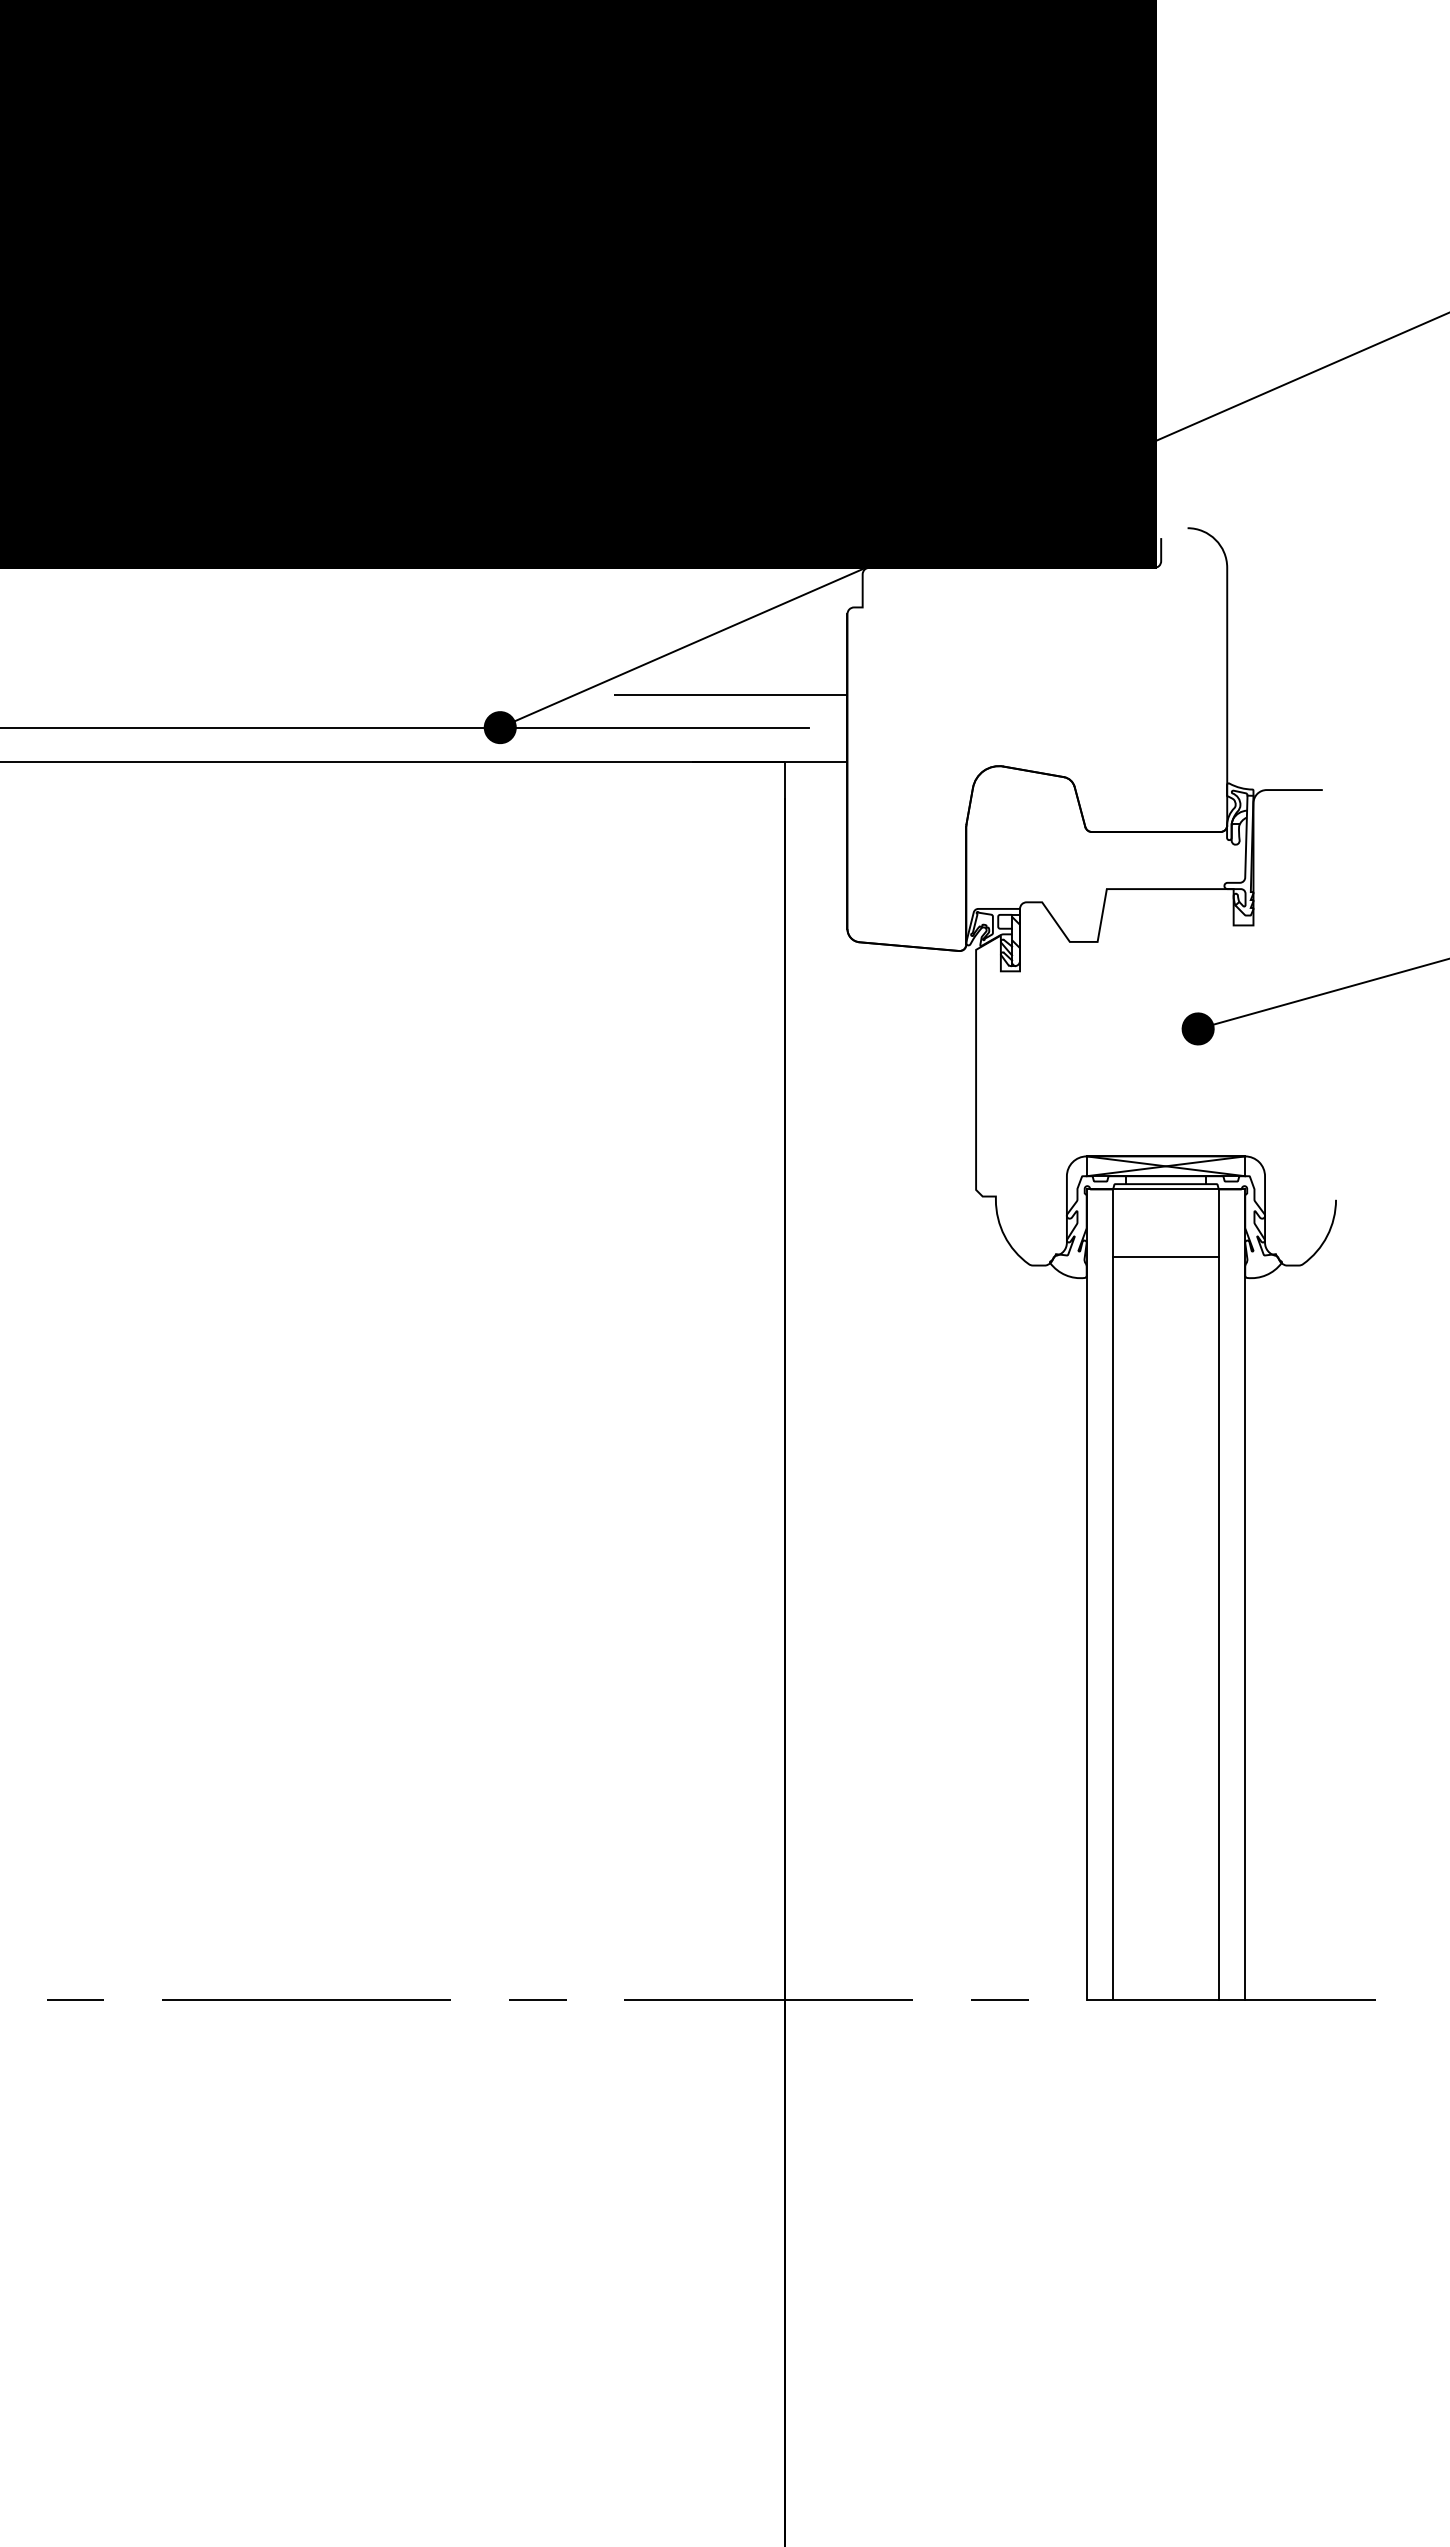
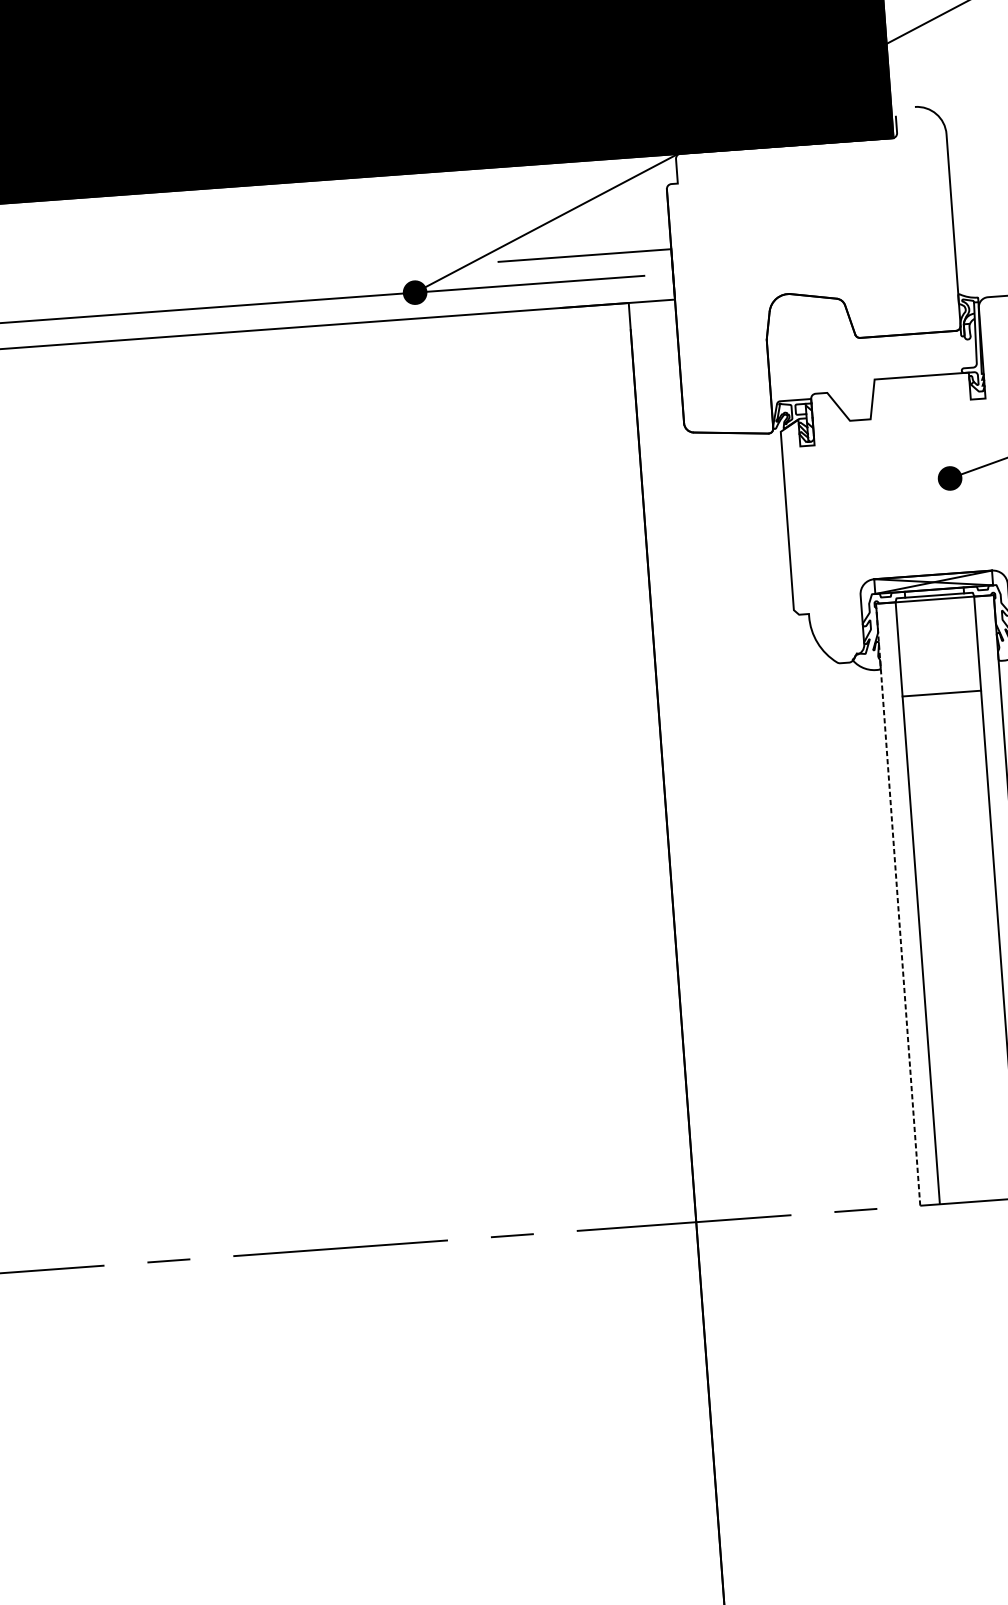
line: (1165, 1257) -> (941, 693), moved
line: (1086, 1595) -> (898, 905), solid -> dashed

